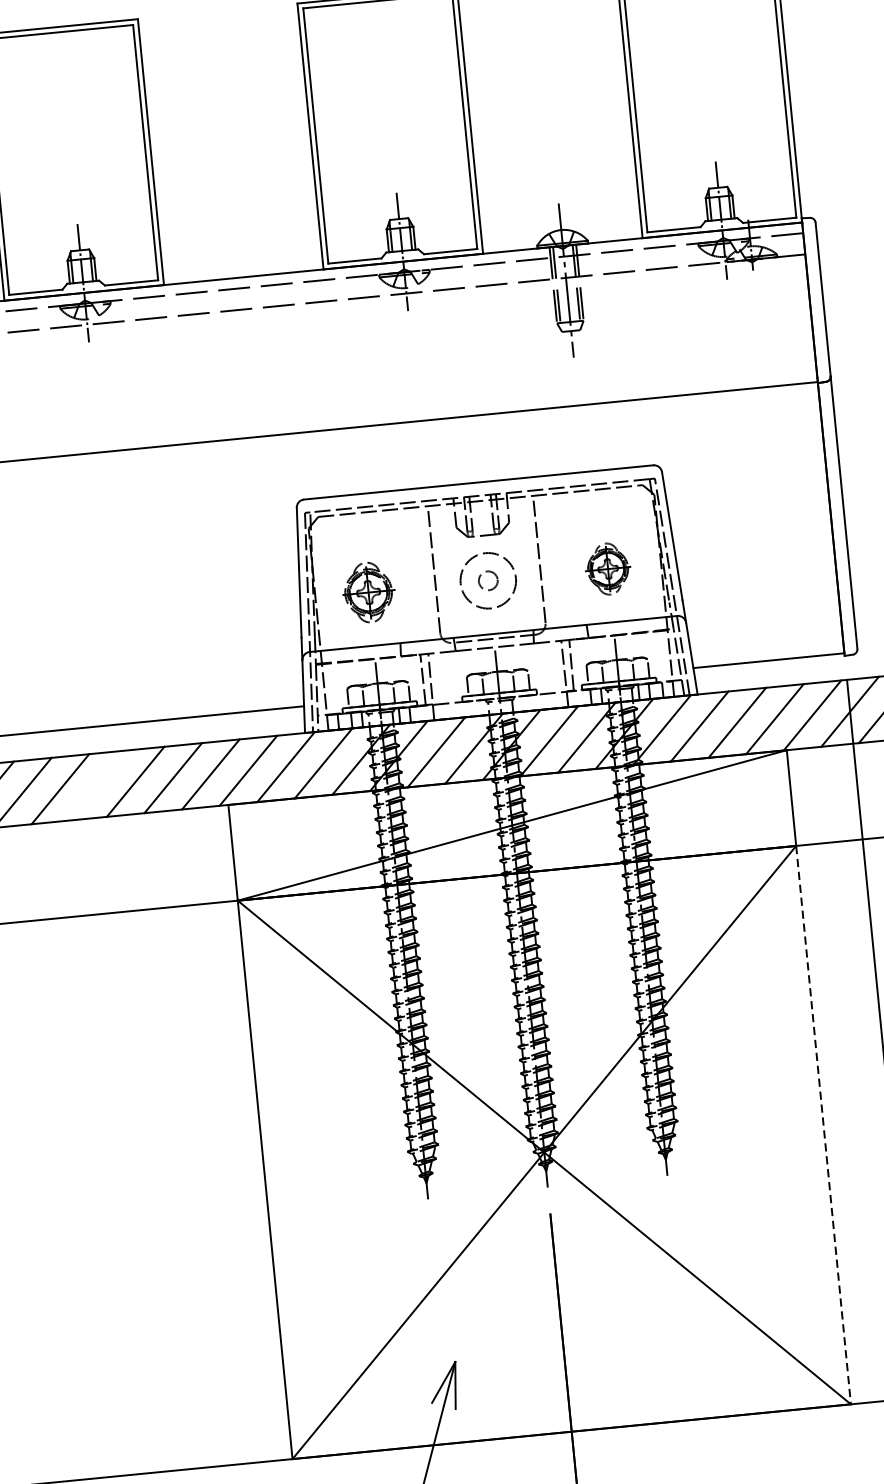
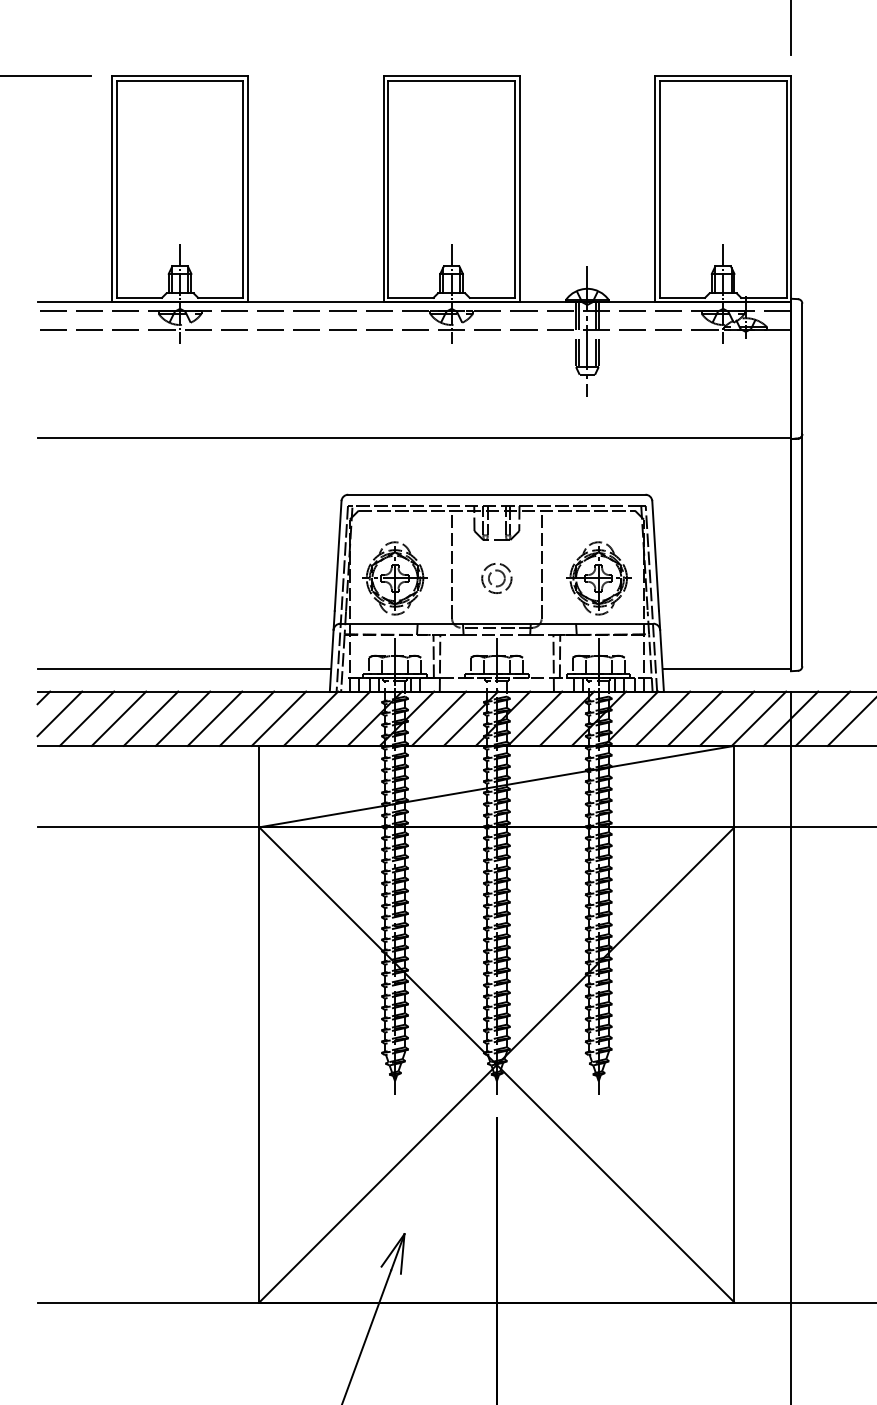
part: (607, 569) -> (598, 578), size x1.67
circle: (487, 580) -> (496, 578), size x0.62
part: (368, 592) -> (394, 578), size x1.43
line: (97, 785) -> (150, 718), added
line: (823, 1124) -> (734, 1064), dashed -> solid

